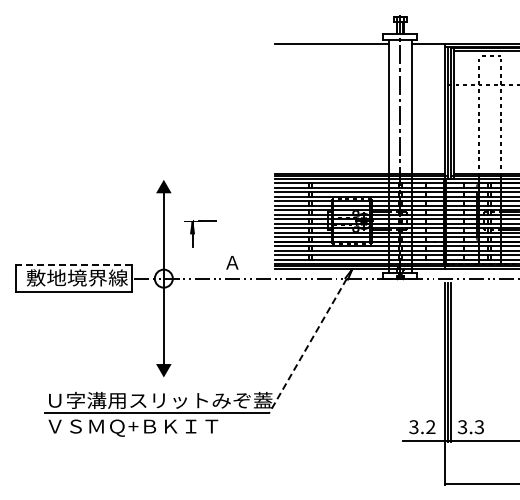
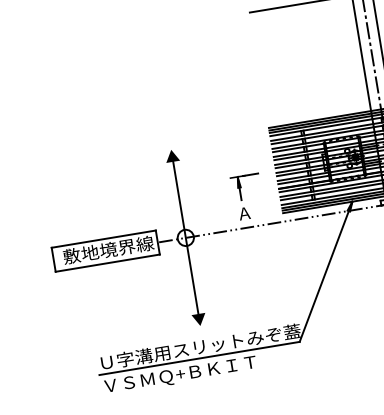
part: (200, 233) -> (246, 186), moved
line: (73, 265) -> (103, 239), dashed -> solid
line: (310, 341) -> (325, 272), dashed -> solid

